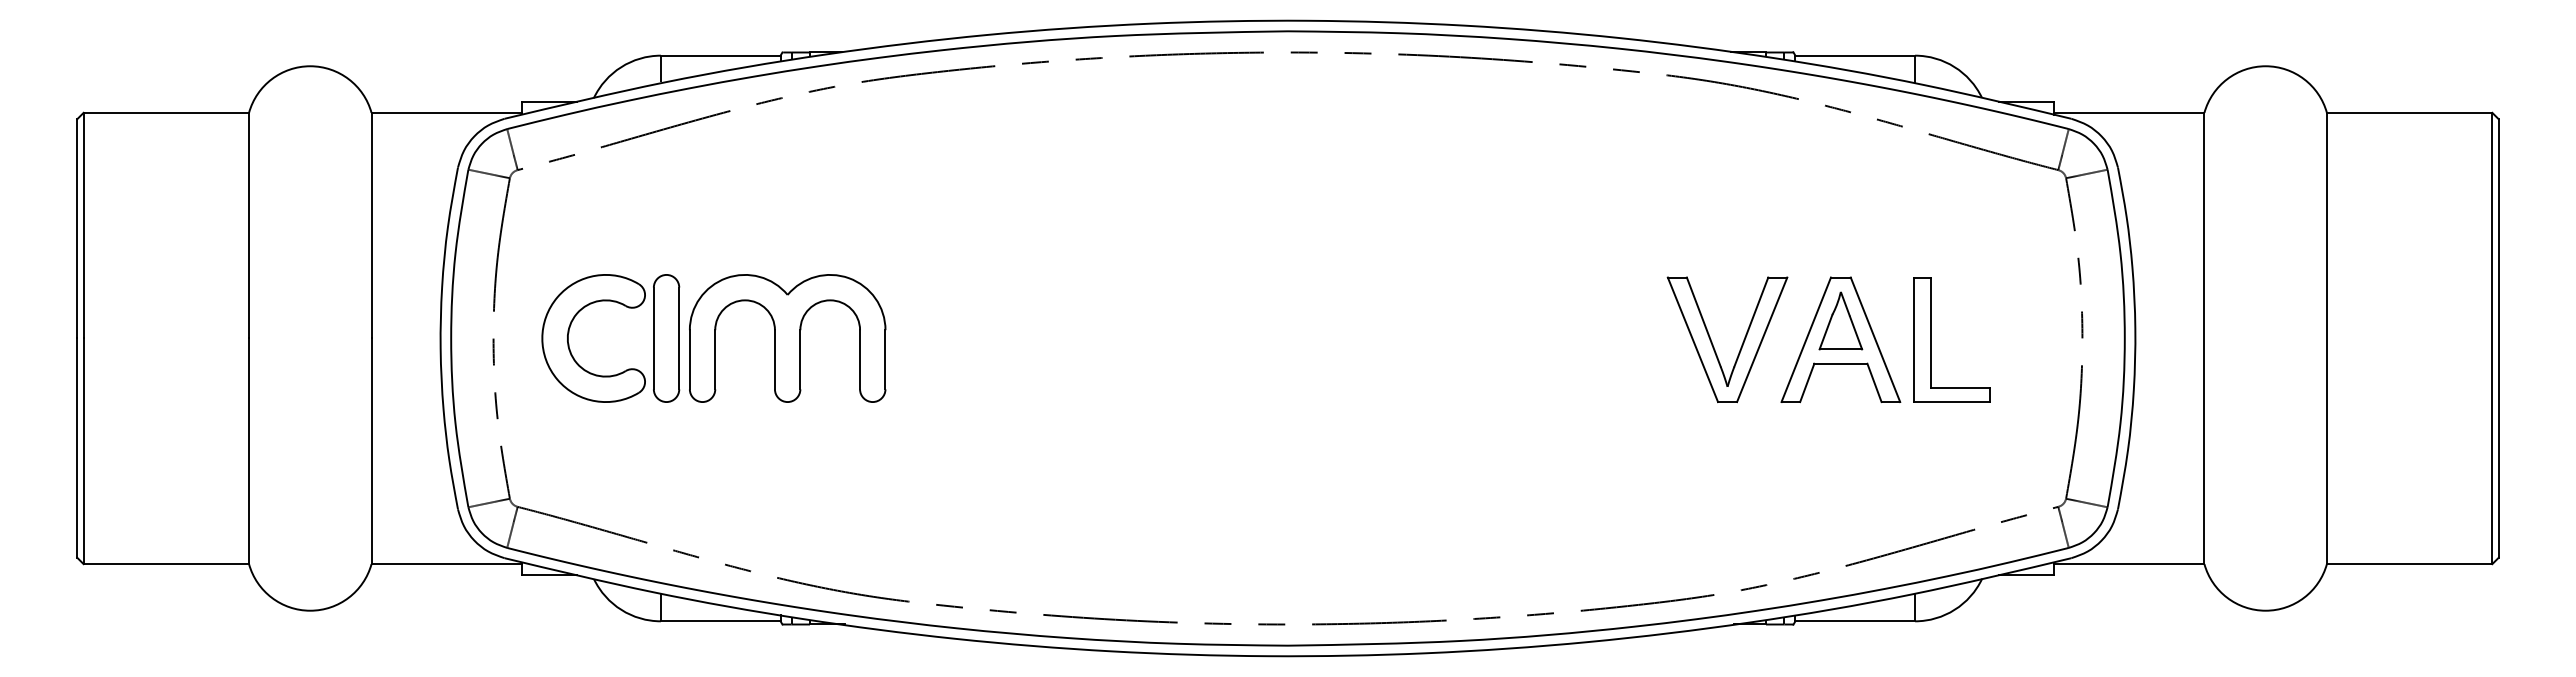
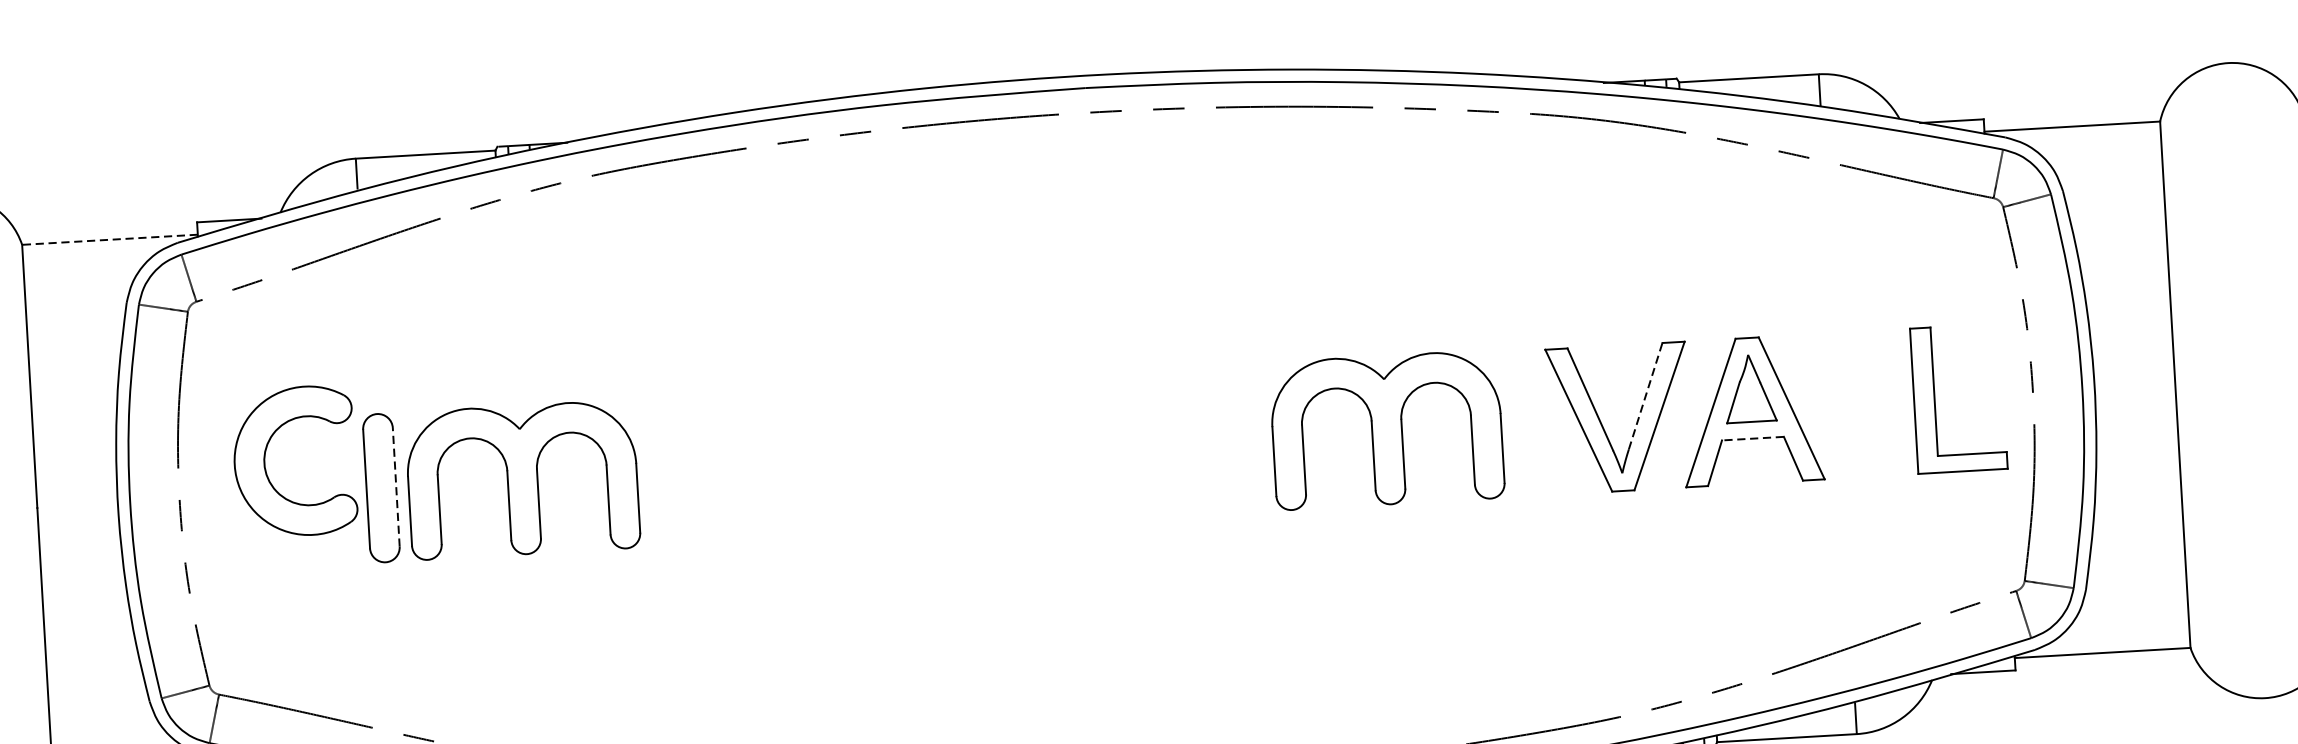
line: (446, 112) -> (109, 239), solid -> dashed
line: (1751, 322) -> (1645, 396), solid -> dashed
part: (569, 333) -> (266, 457), moved
line: (679, 338) -> (396, 487), solid -> dashed
part: (1528, 338) -> (1386, 430), added
part: (1931, 339) -> (1935, 399), moved
line: (1840, 363) -> (1752, 438), solid -> dashed

